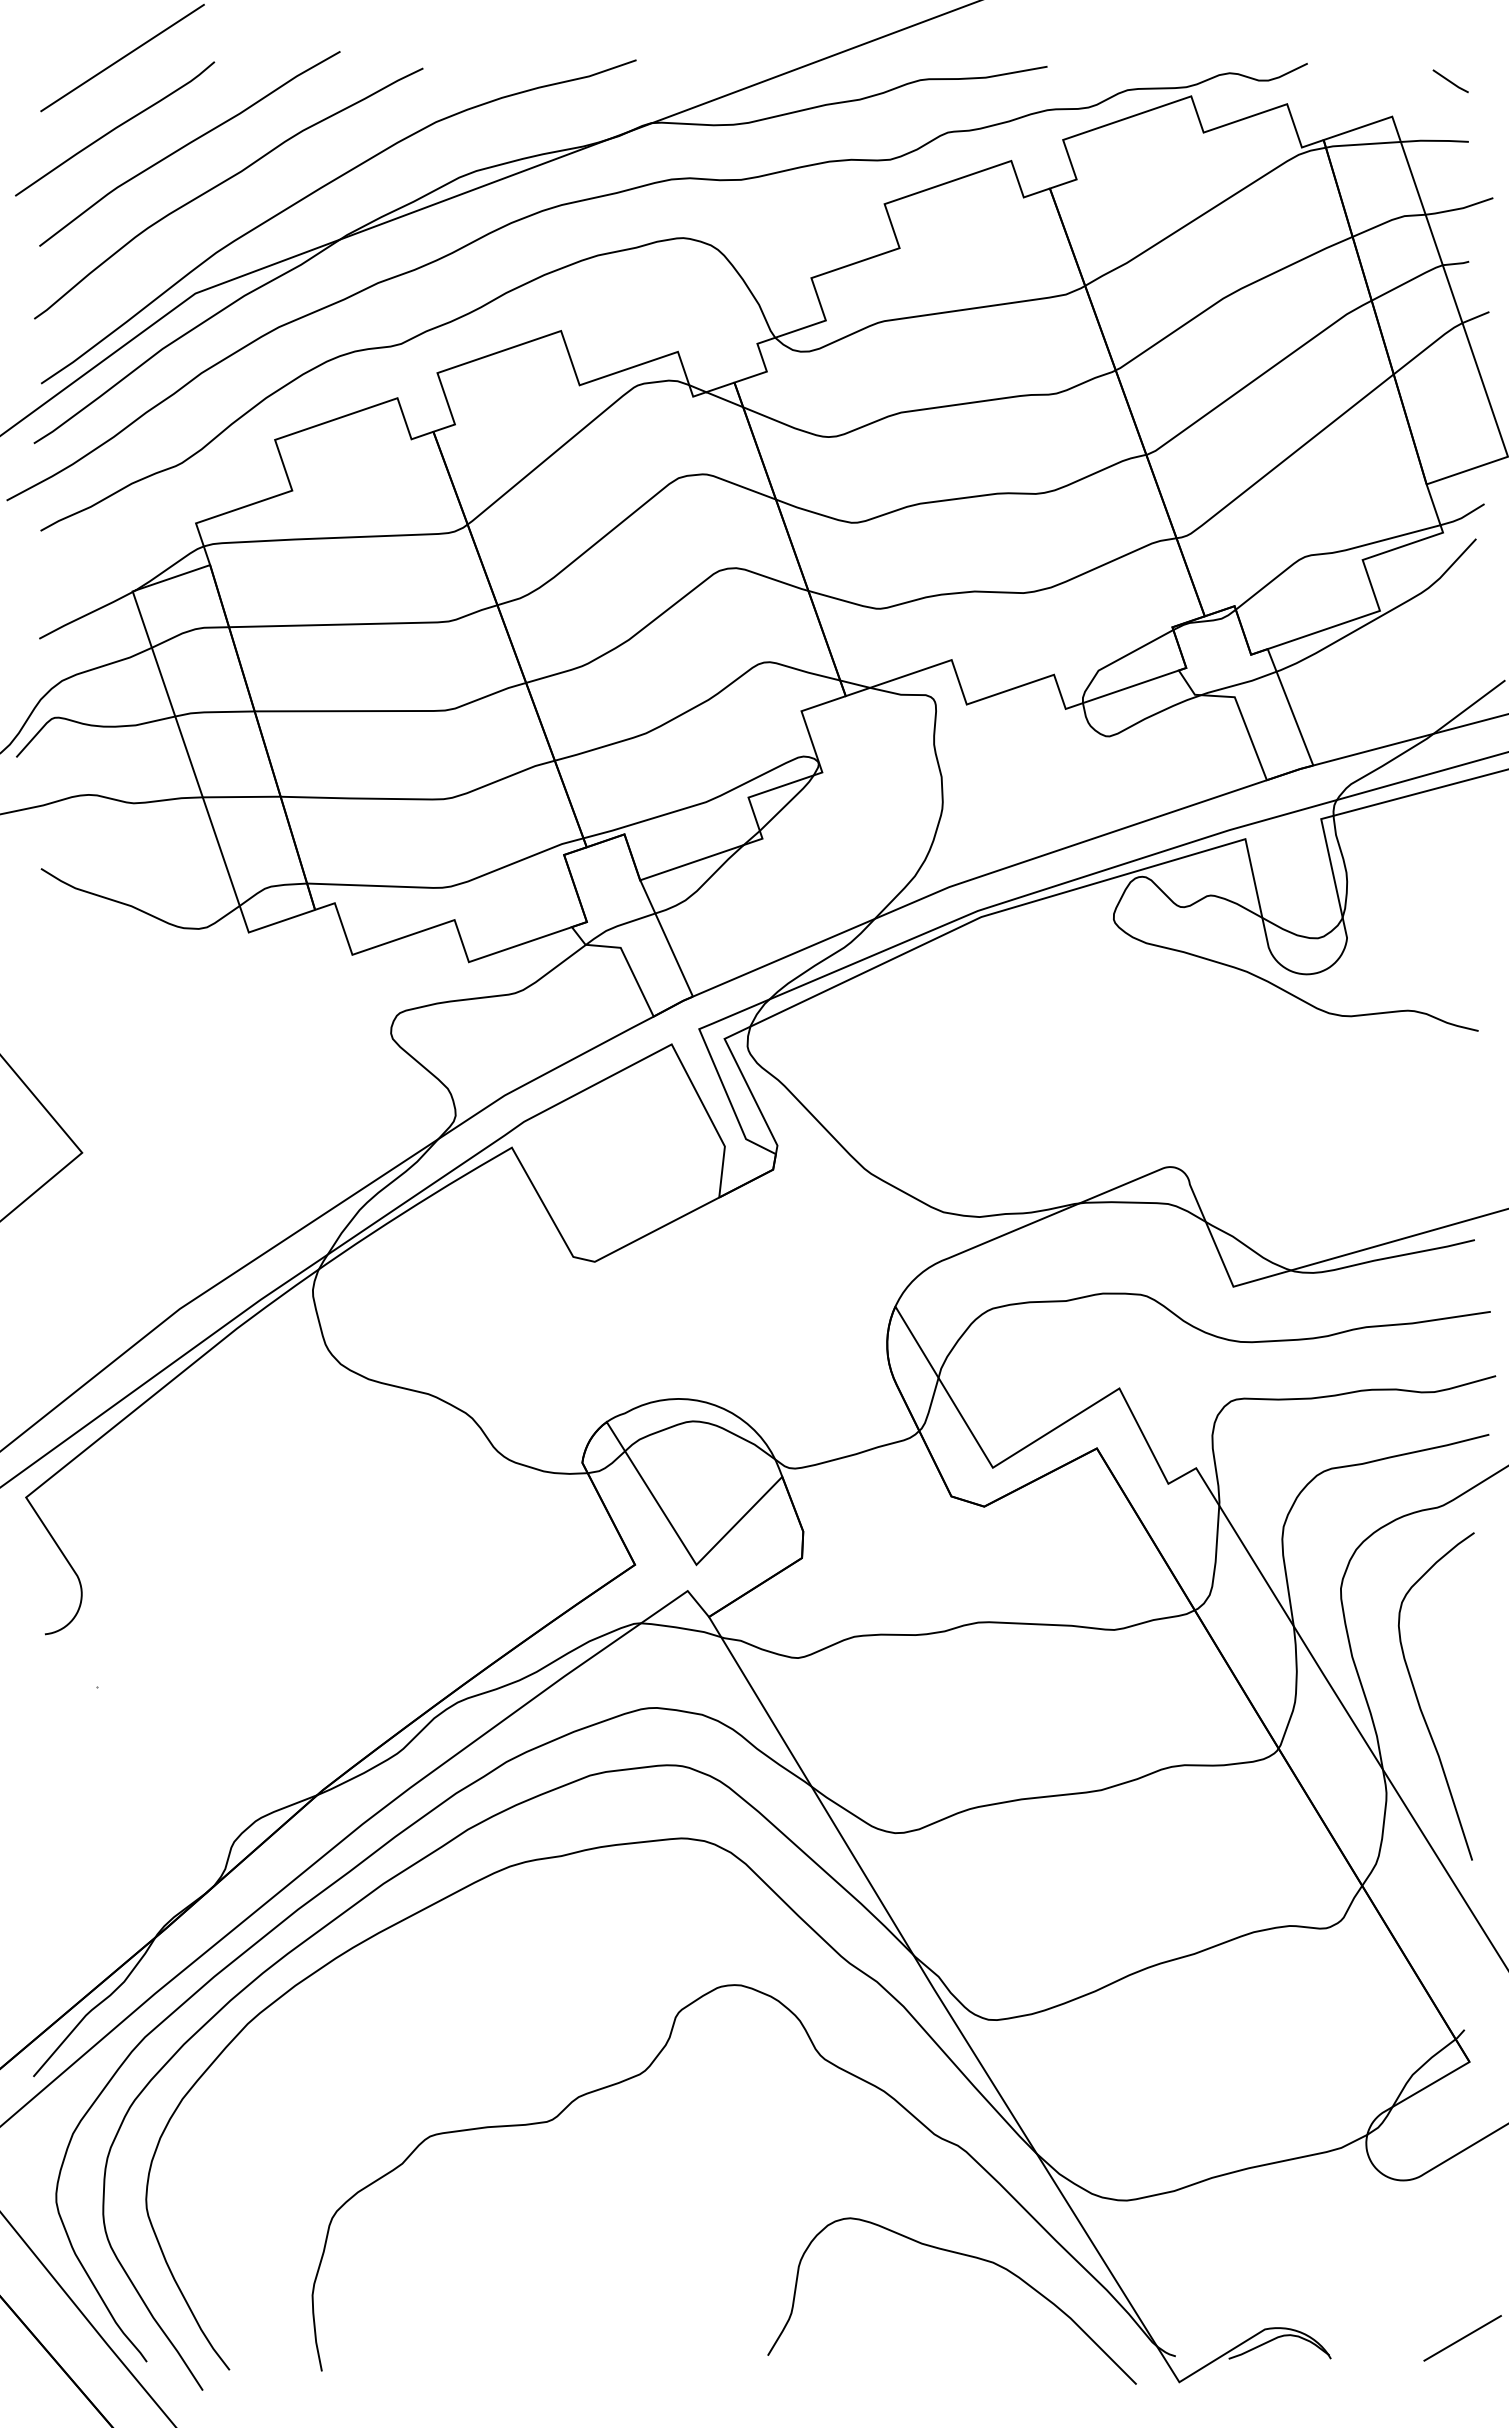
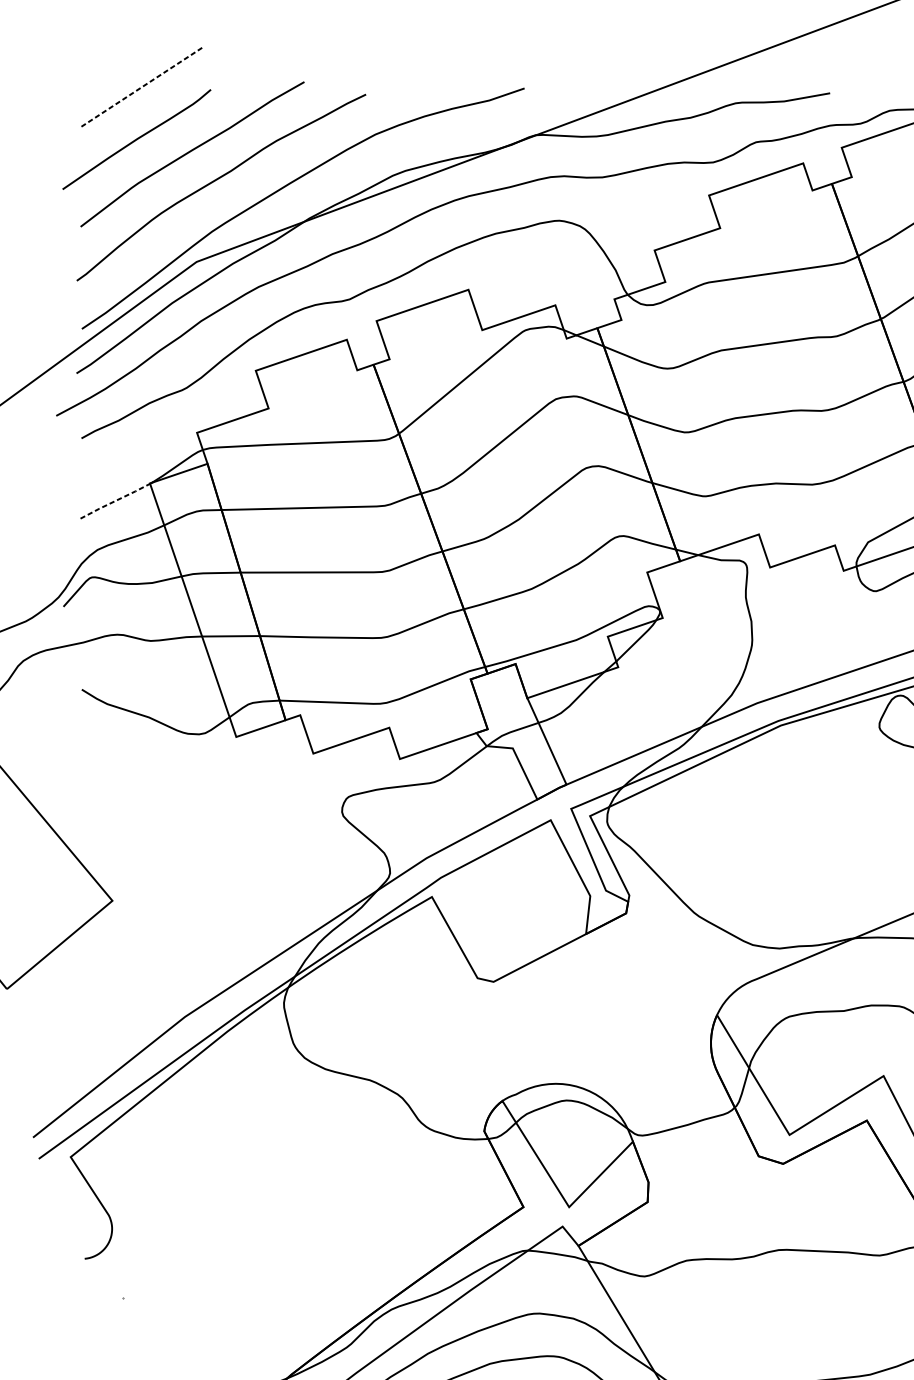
line: (123, 57) -> (143, 86), solid -> dashed
line: (85, 615) -> (114, 501), solid -> dashed

